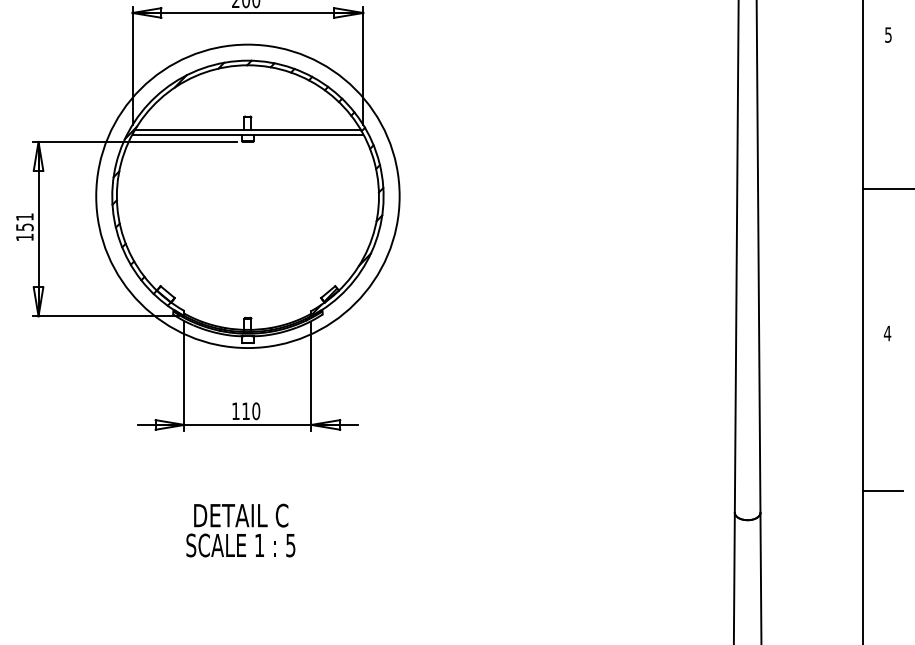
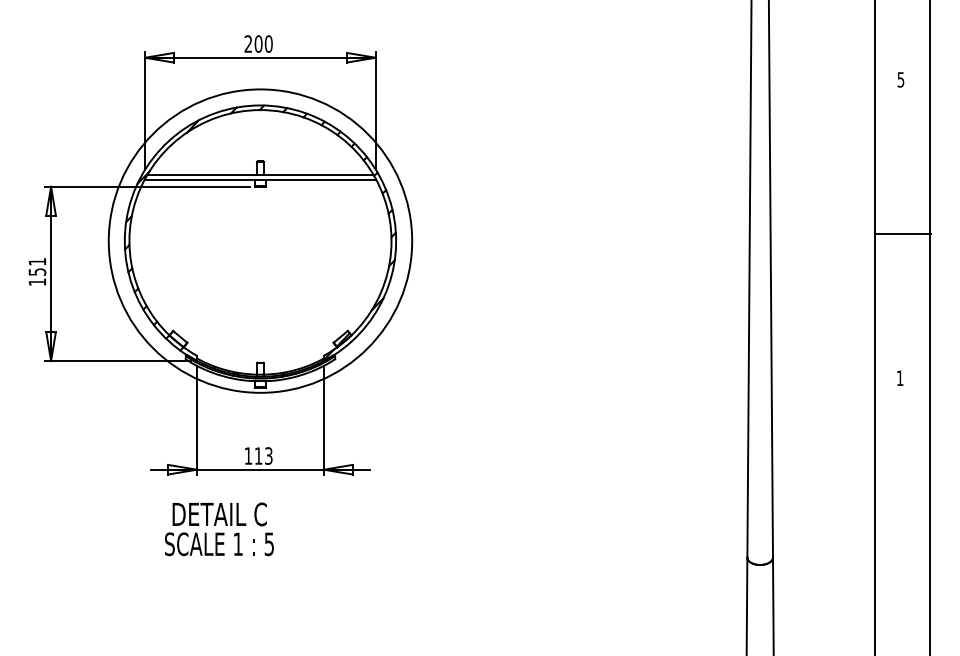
text: (886, 332) -> (899, 377), 4 -> 1
text: (255, 410) -> (268, 455), 110 -> 113
line: (882, 491) -> (895, 536), removed
text: (240, 530) -> (219, 529), moved

